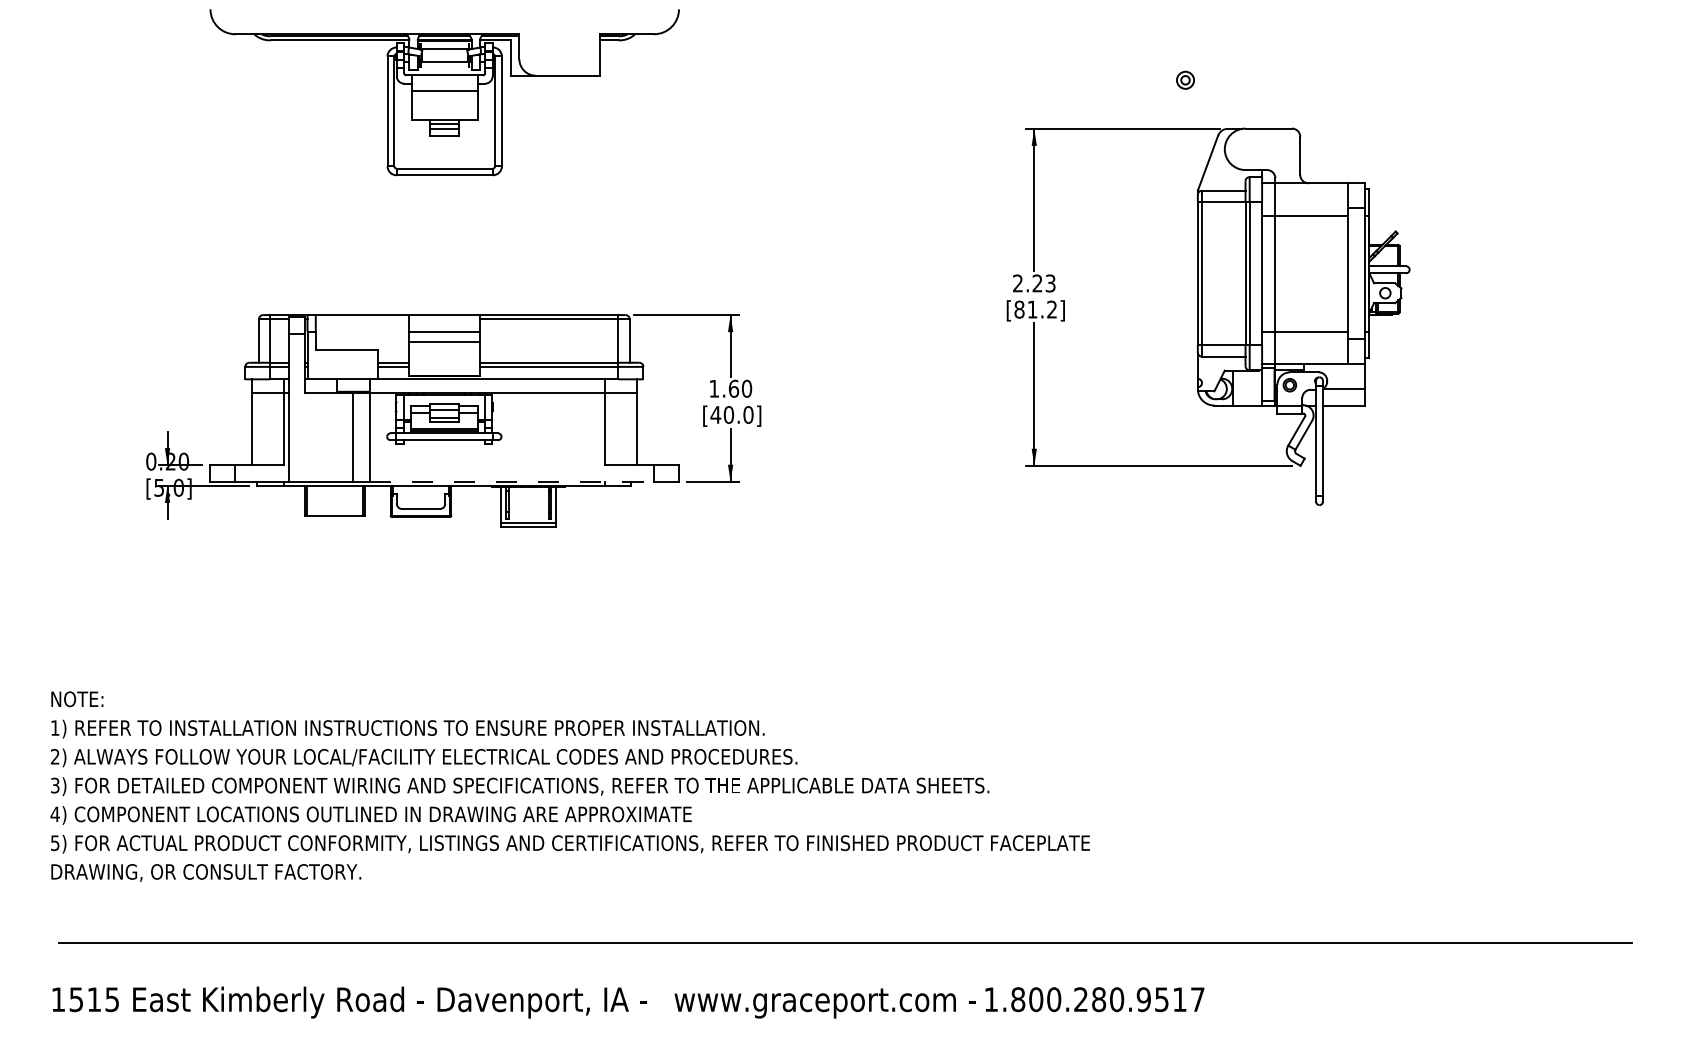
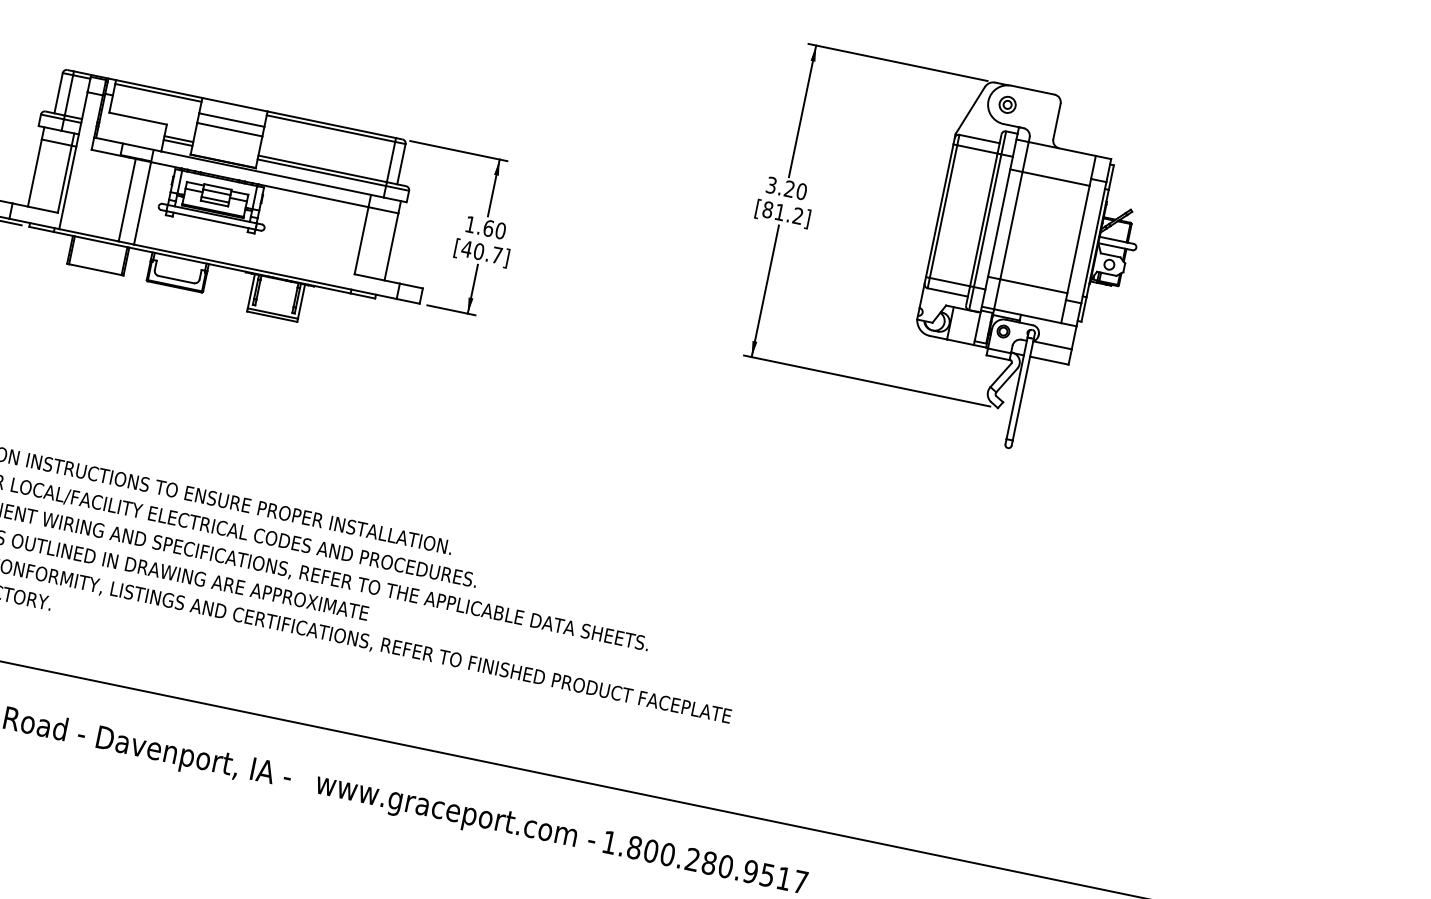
part: (1185, 79) -> (1007, 104), moved
text: (1034, 283) -> (786, 188), 2.23 -> 3.20
line: (362, 319) -> (158, 93), added
text: (748, 414) -> (497, 254), [40.0] -> [40.7]
line: (512, 481) -> (266, 271), dashed -> solid

